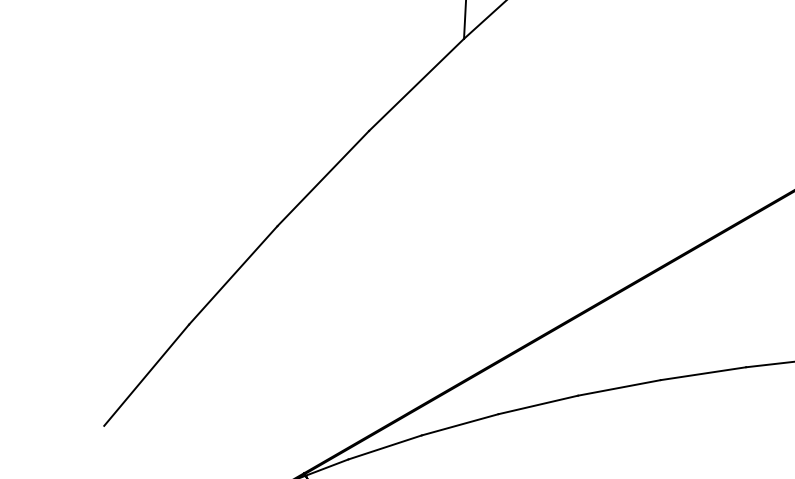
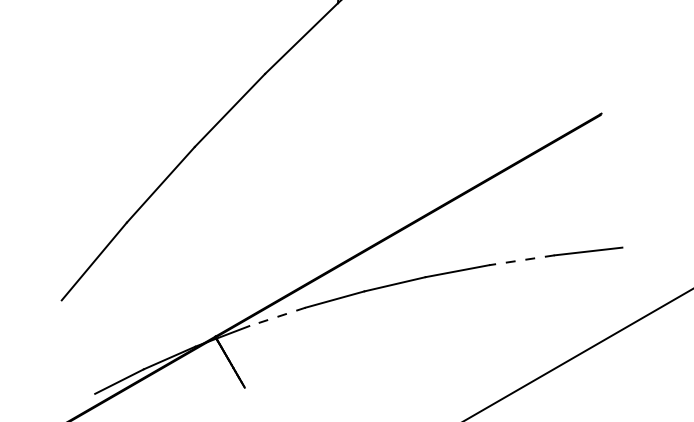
line: (702, 373) -> (521, 260), solid -> dashed
line: (385, 446) -> (277, 316), solid -> dashed

